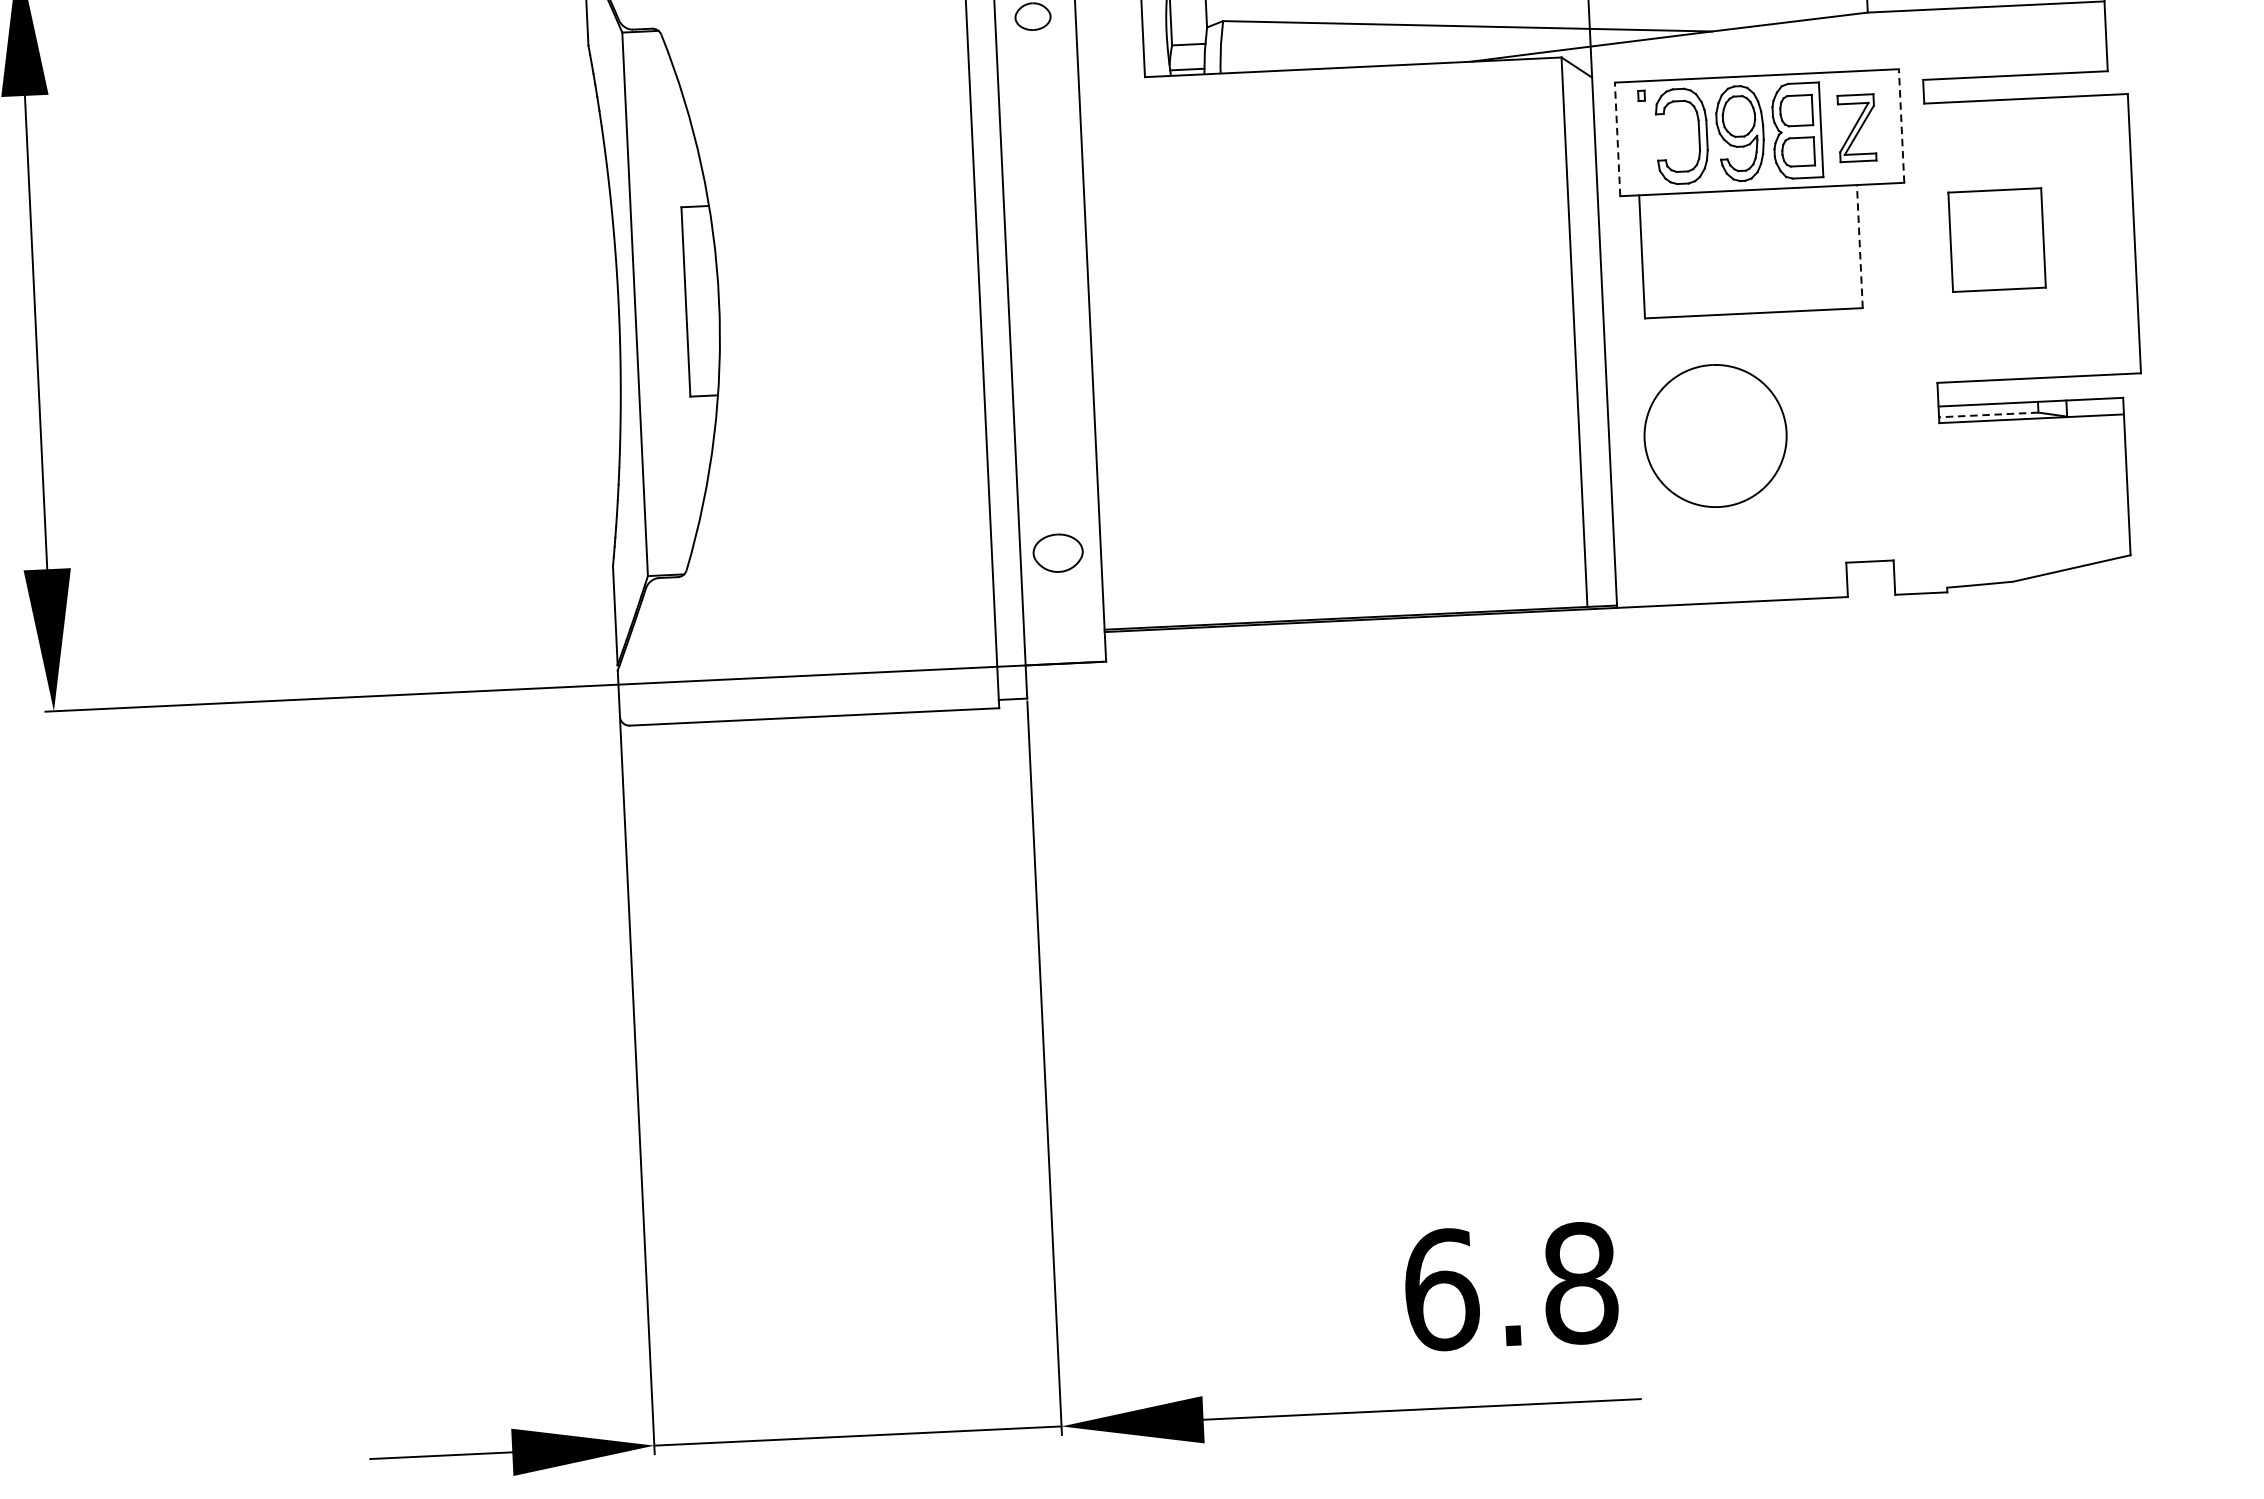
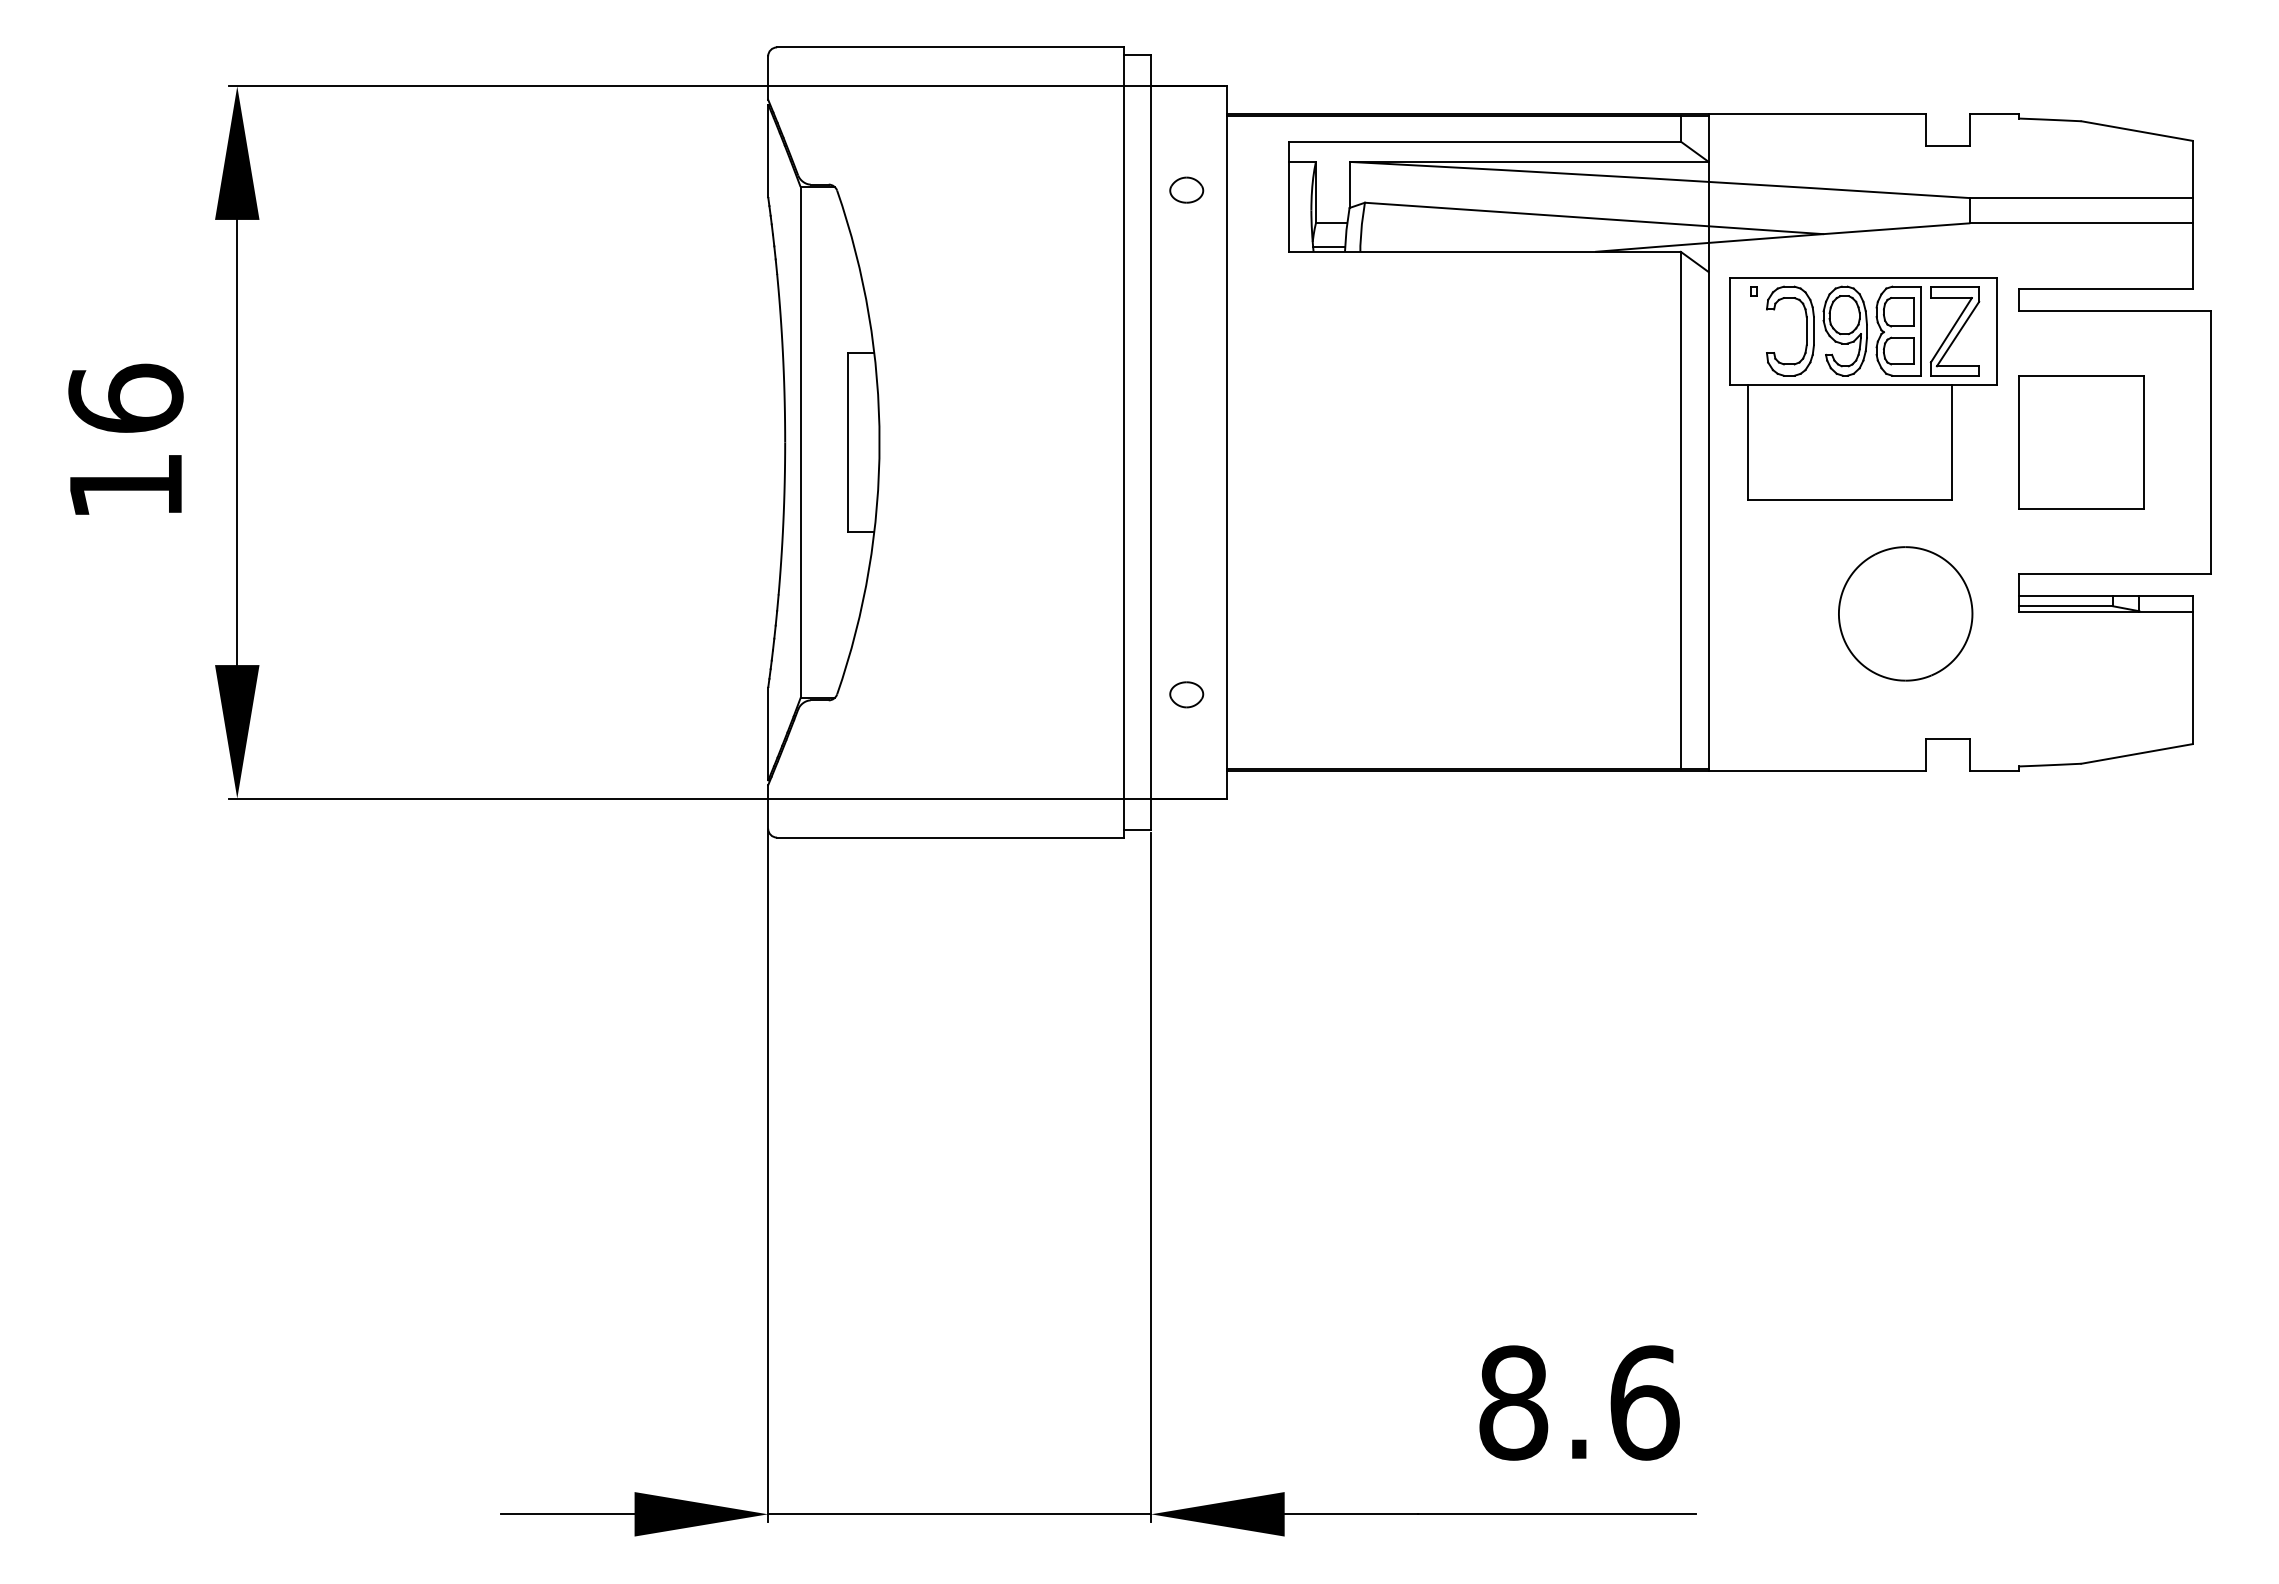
line: (1901, 125) -> (1996, 330), dashed -> solid
part: (1856, 128) -> (1954, 331), size x1.43
line: (1617, 138) -> (1729, 330), dashed -> solid
part: (1997, 240) -> (2081, 442), size x1.43
line: (1859, 246) -> (1952, 442), dashed -> solid
line: (1988, 415) -> (2065, 606), dashed -> solid
part: (1715, 435) -> (1905, 613), moved
part: (1058, 552) -> (1186, 694), size x0.71
text: (1511, 1286) -> (1579, 1402), 6.8 -> 8.6

